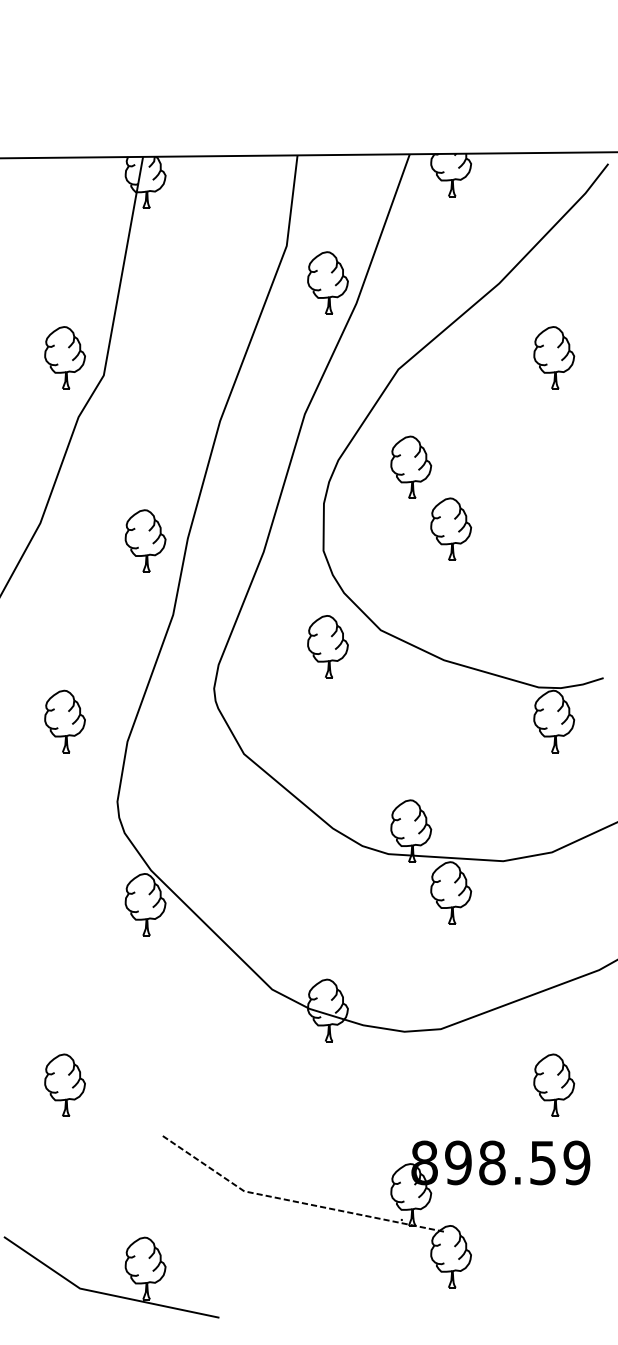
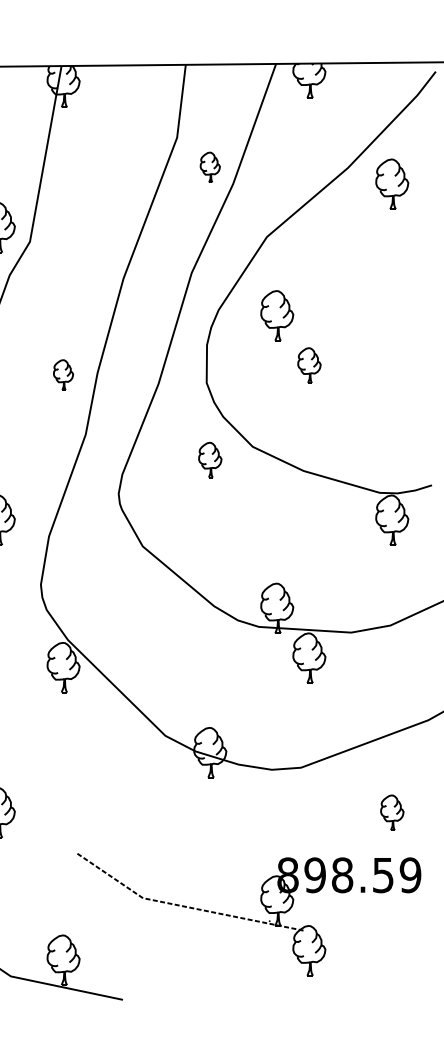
part: (327, 282) -> (209, 167), size x0.6
part: (554, 357) -> (392, 183), moved
part: (451, 528) -> (309, 364), size x0.7
part: (145, 540) -> (63, 374), size x0.6
part: (327, 646) -> (209, 459), size x0.7
part: (554, 1084) -> (392, 812), size x0.7

